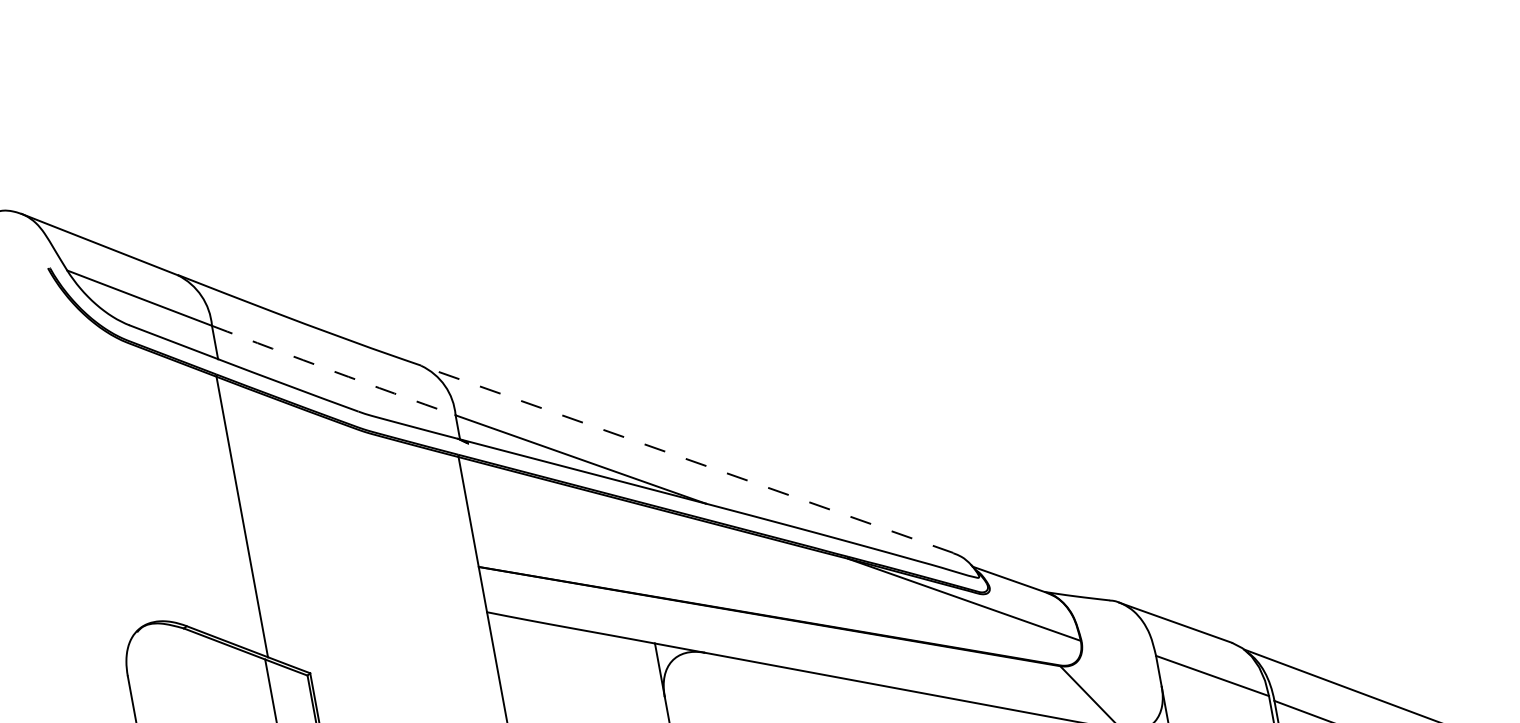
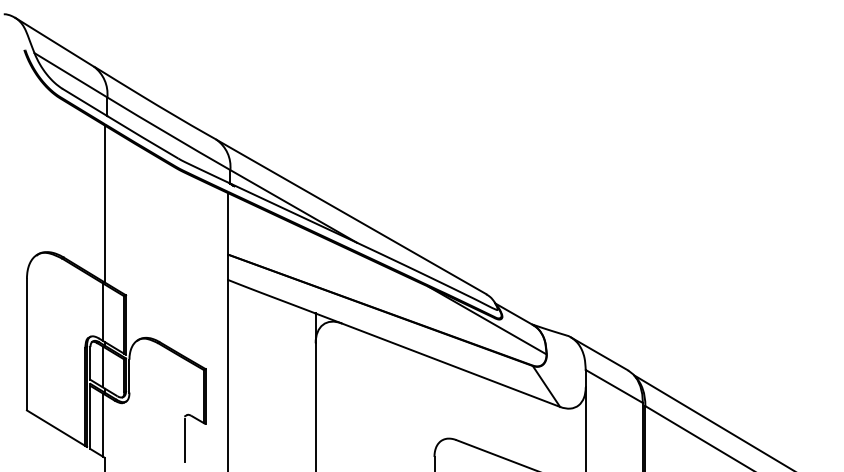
arc: (333, 371) -> (168, 134), dashed -> solid
line: (687, 458) -> (351, 216), dashed -> solid

